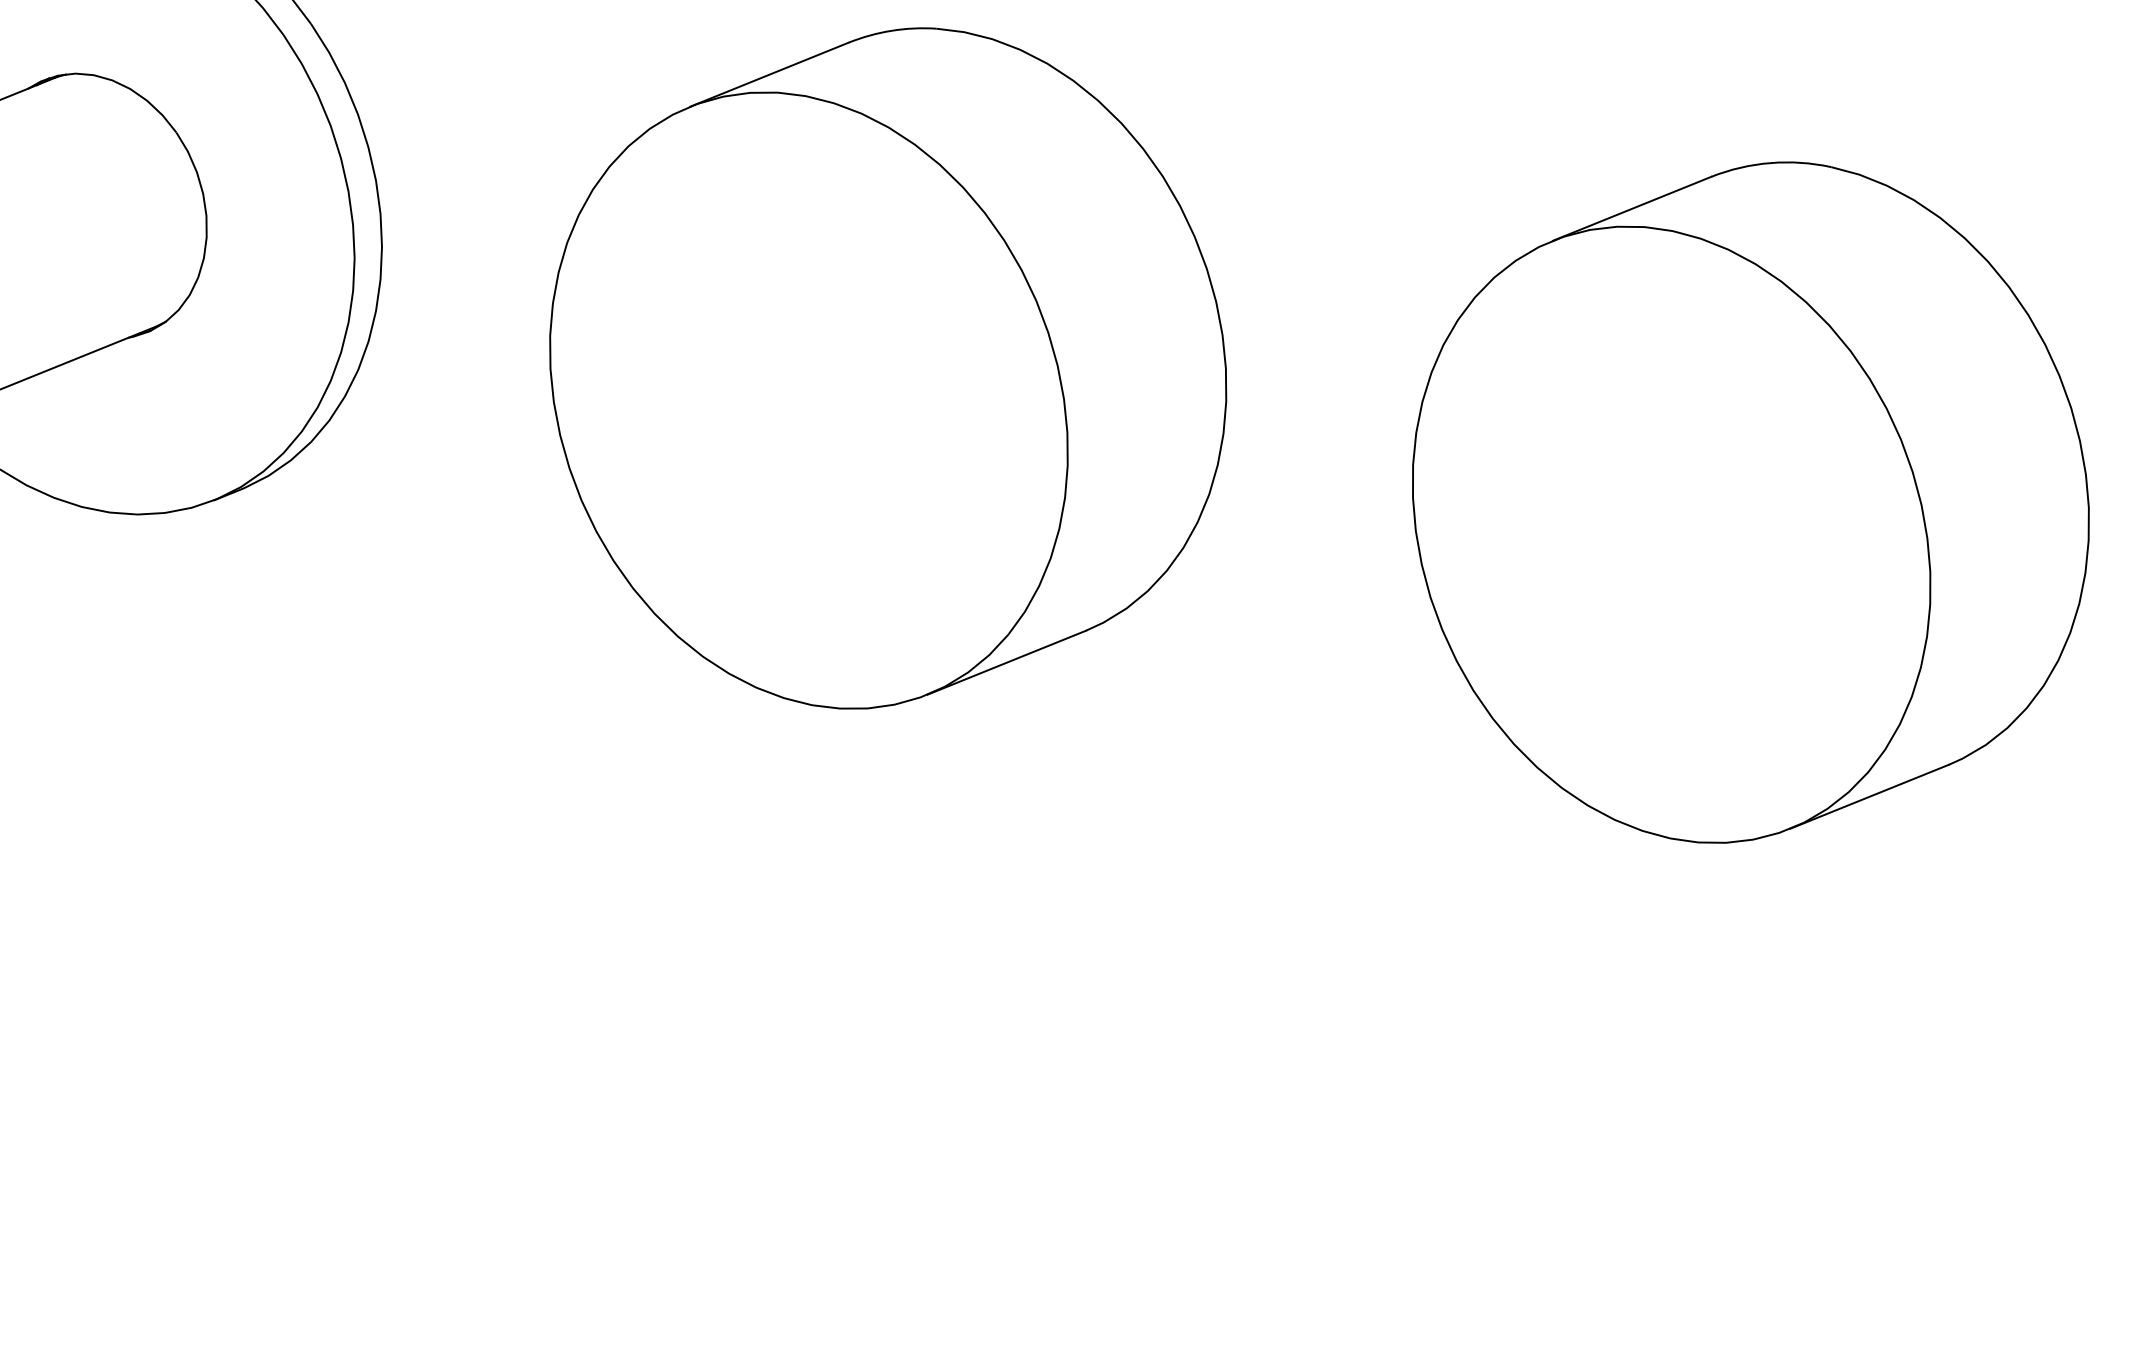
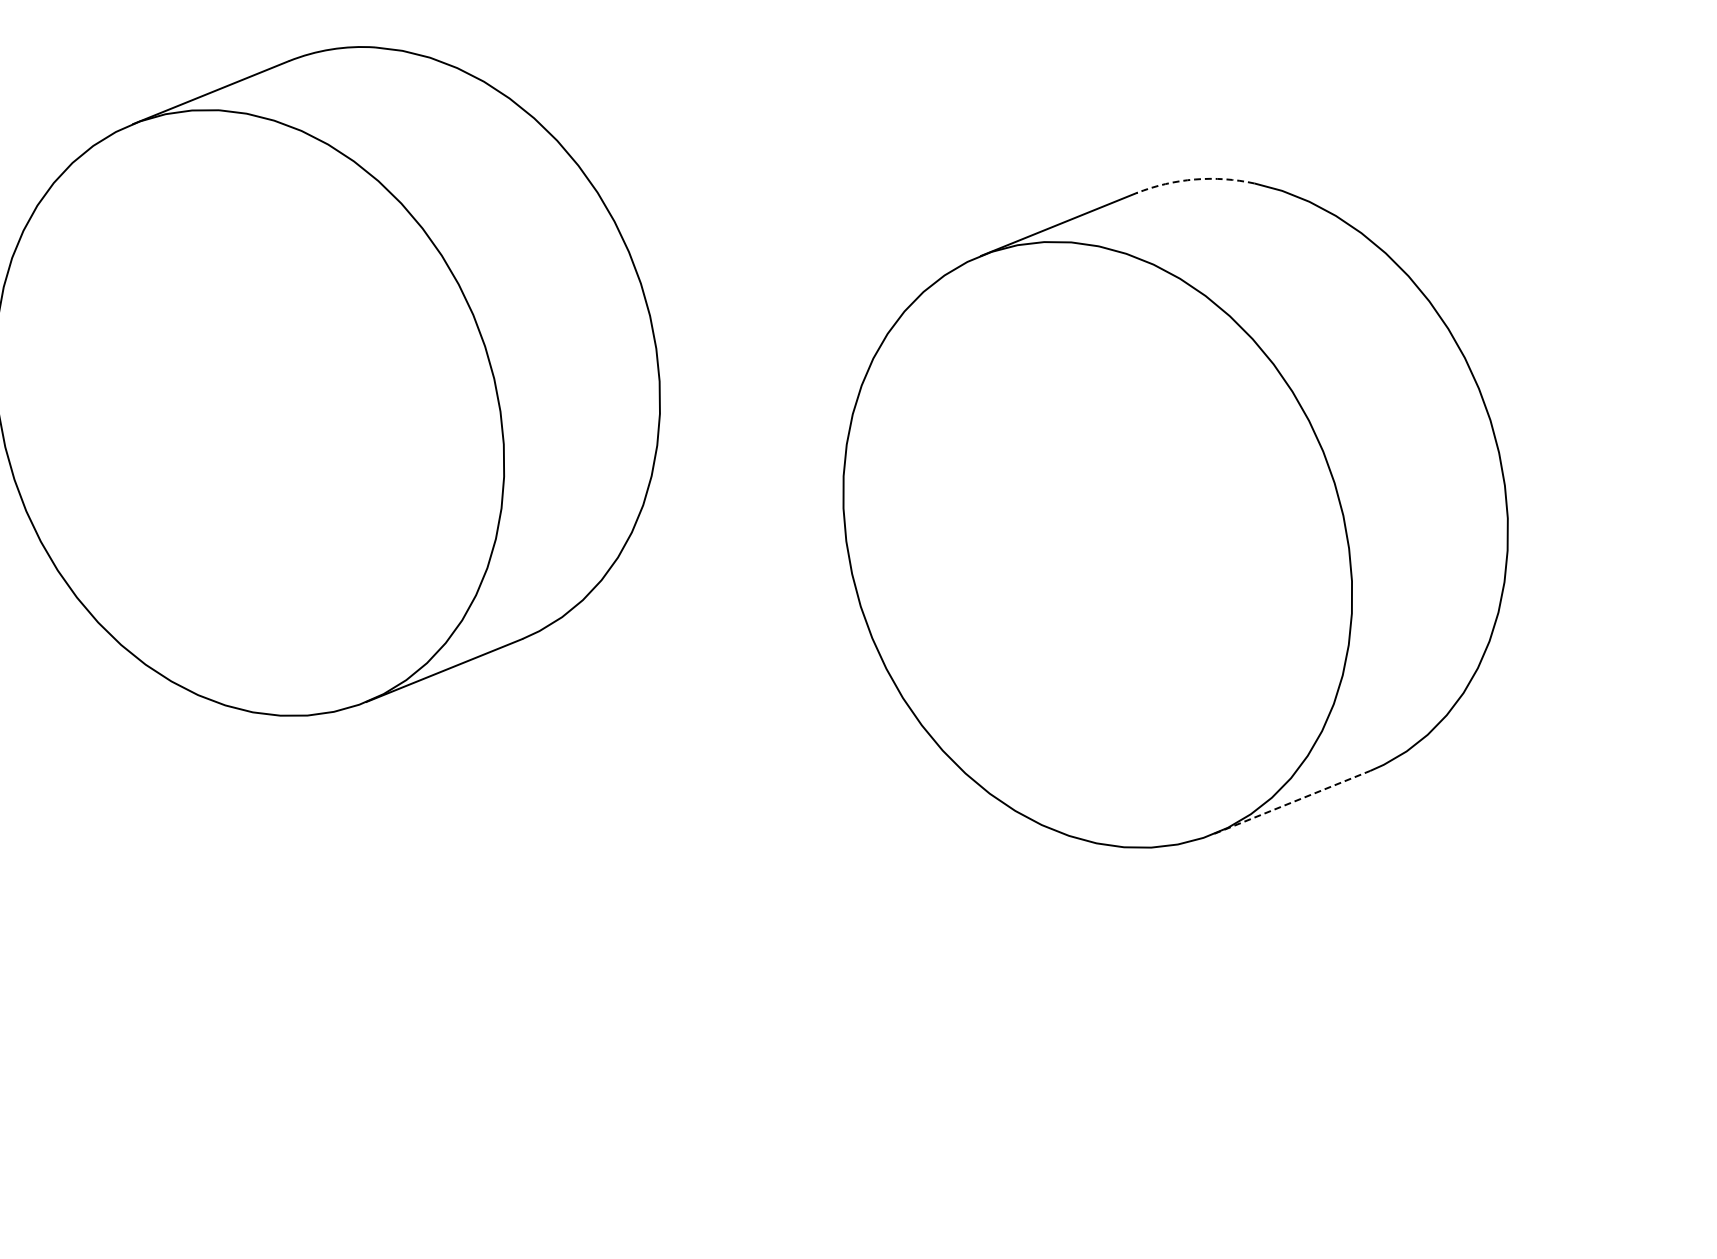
arc: (1770, 163) -> (1194, 179), solid -> dashed
line: (1870, 796) -> (1293, 802), solid -> dashed

